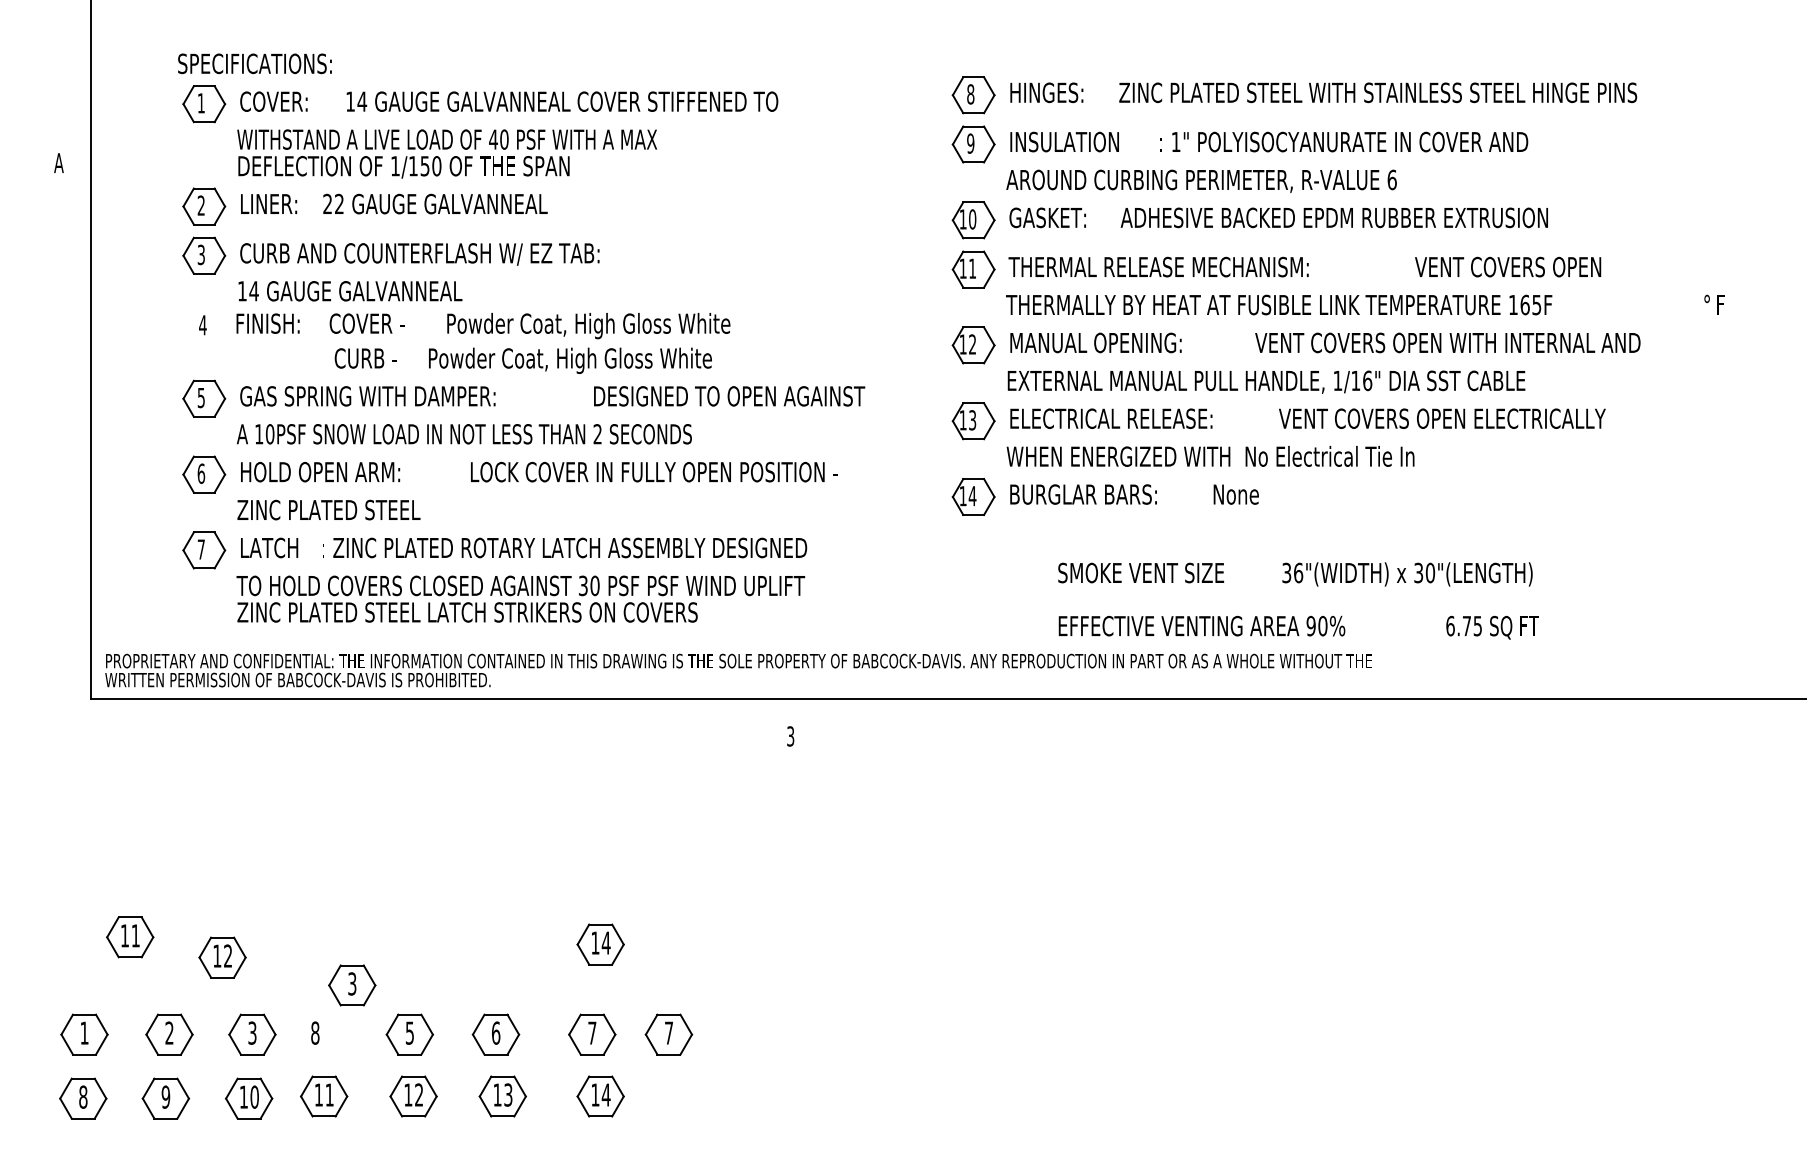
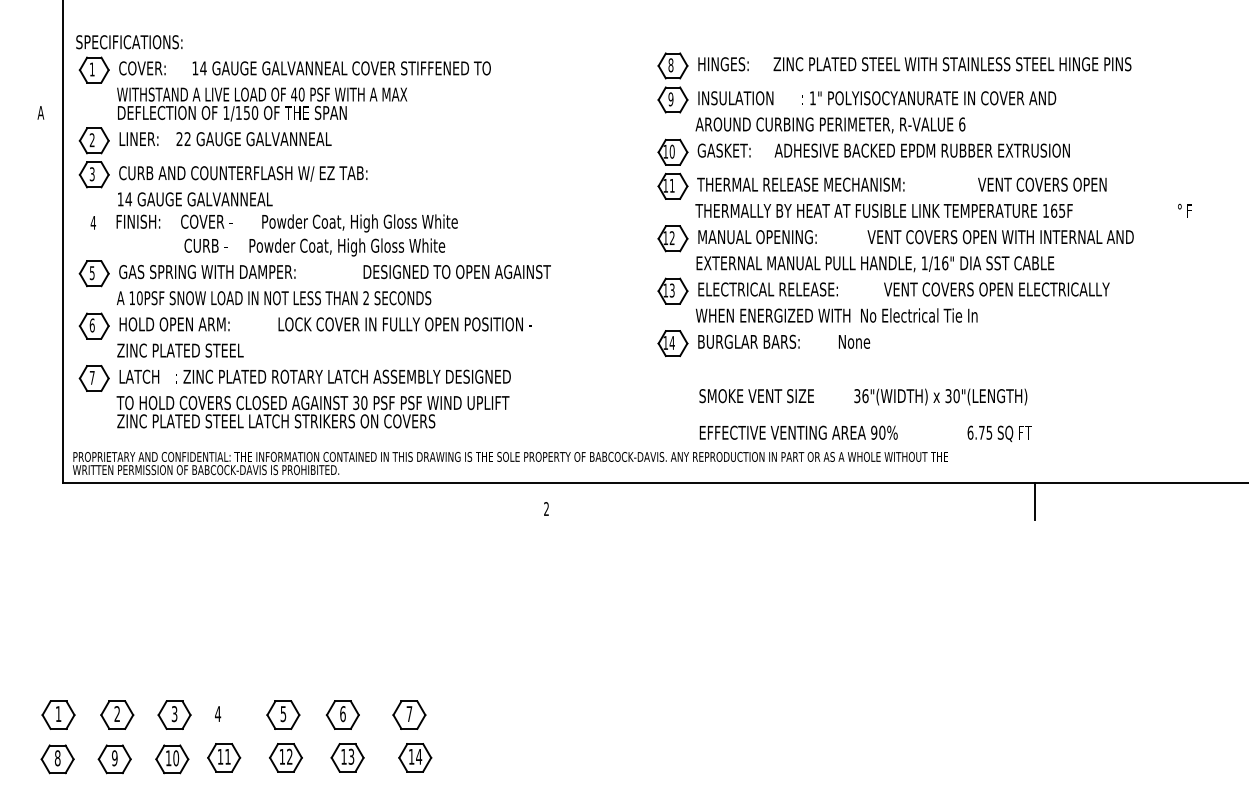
part: (521, 337) -> (313, 231), moved
text: (1298, 601) -> (865, 415), moved
line: (1498, 725) -> (1035, 501), added
text: (790, 737) -> (546, 509), 3 -> 2
part: (130, 936) -> (90, 647), removed
part: (601, 944) -> (415, 652), removed
part: (221, 957) -> (153, 661), removed
part: (352, 984) -> (243, 680), removed
text: (315, 1033) -> (218, 714), 8 -> 4
part: (669, 1033) -> (462, 714), removed

